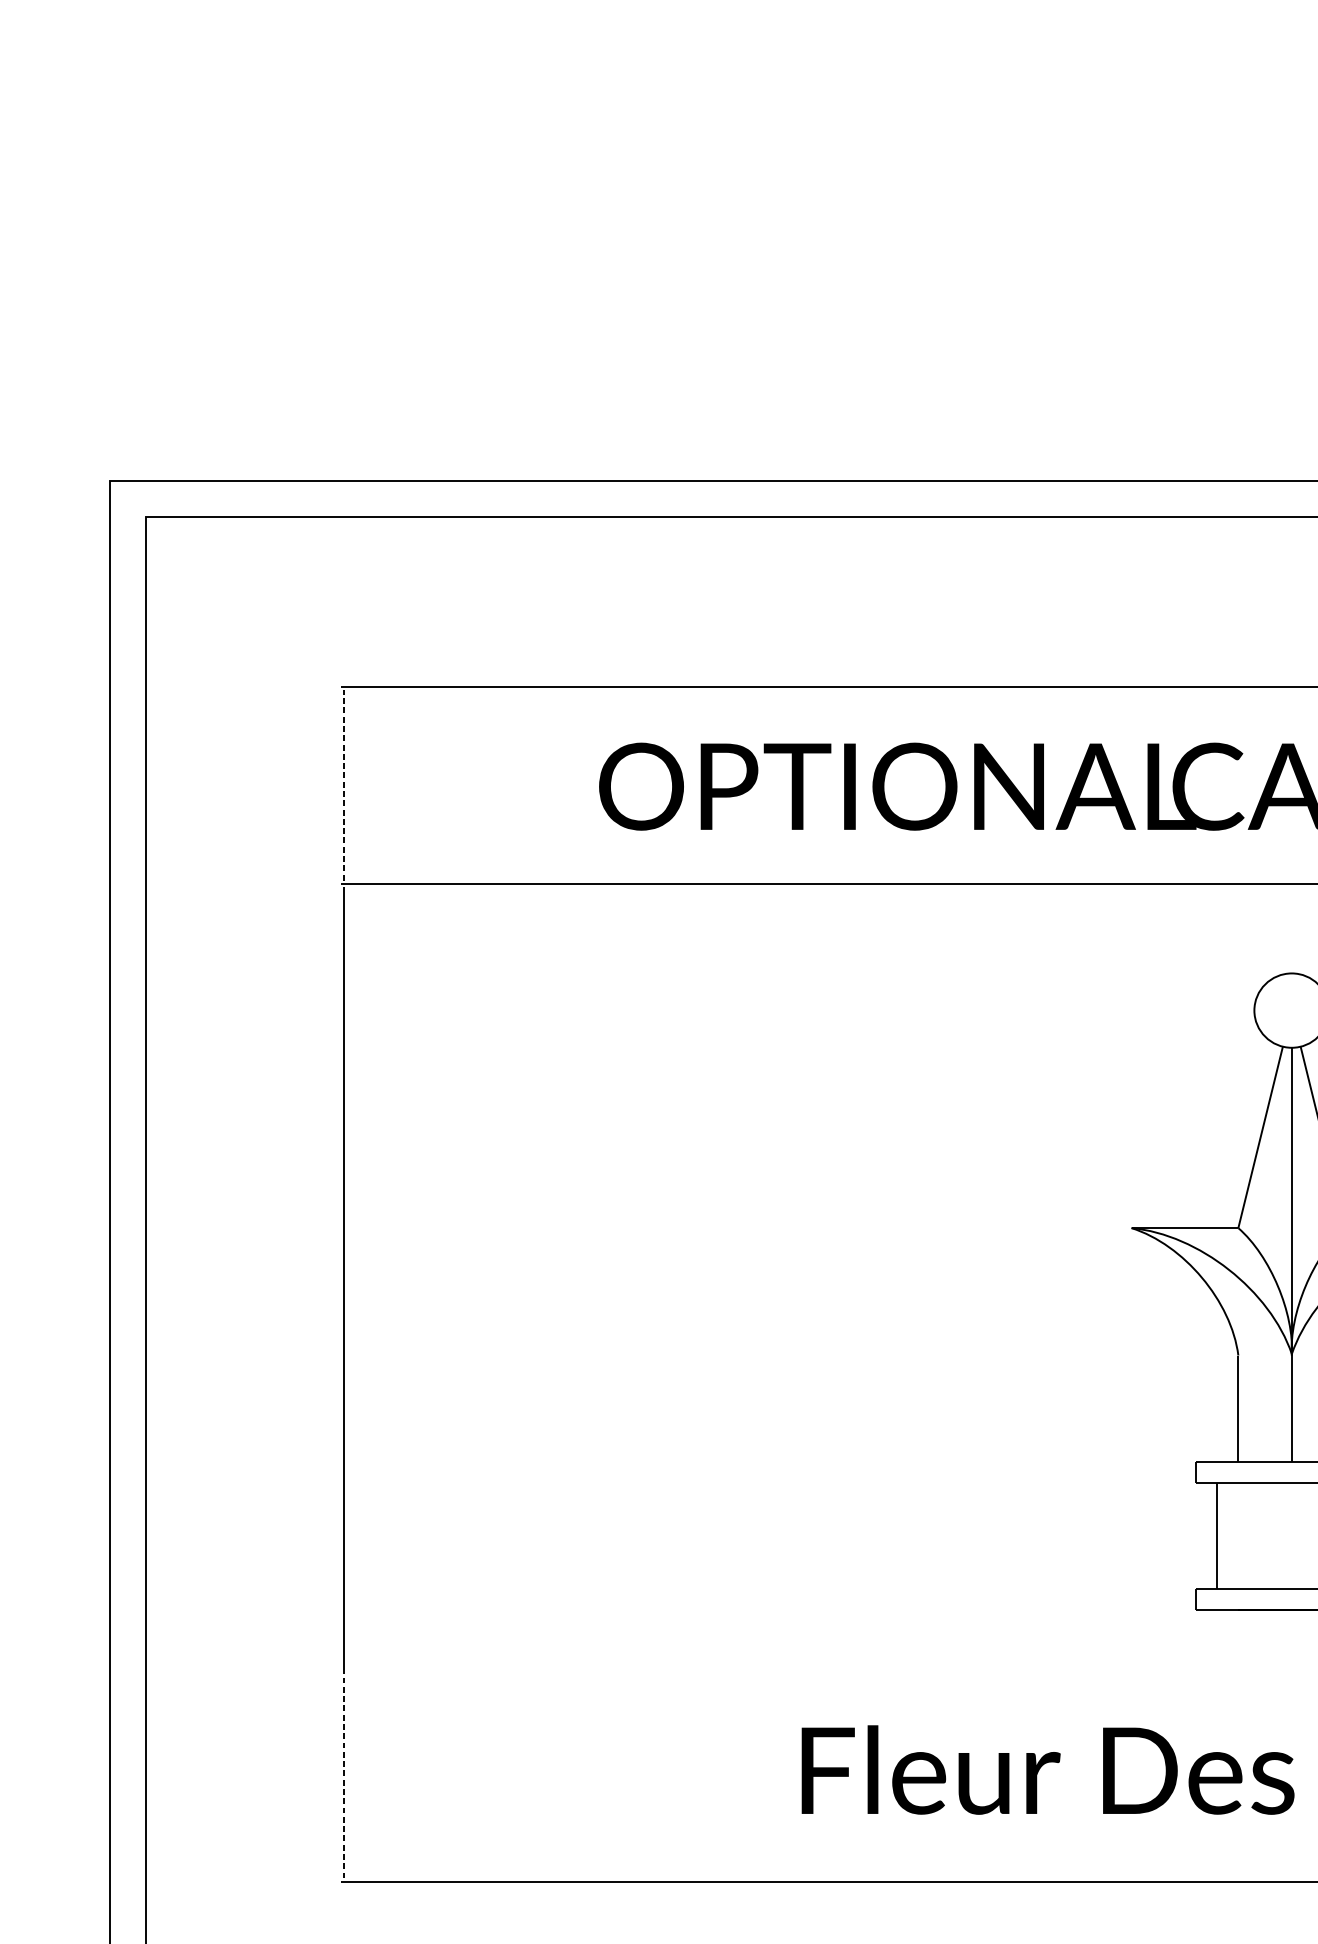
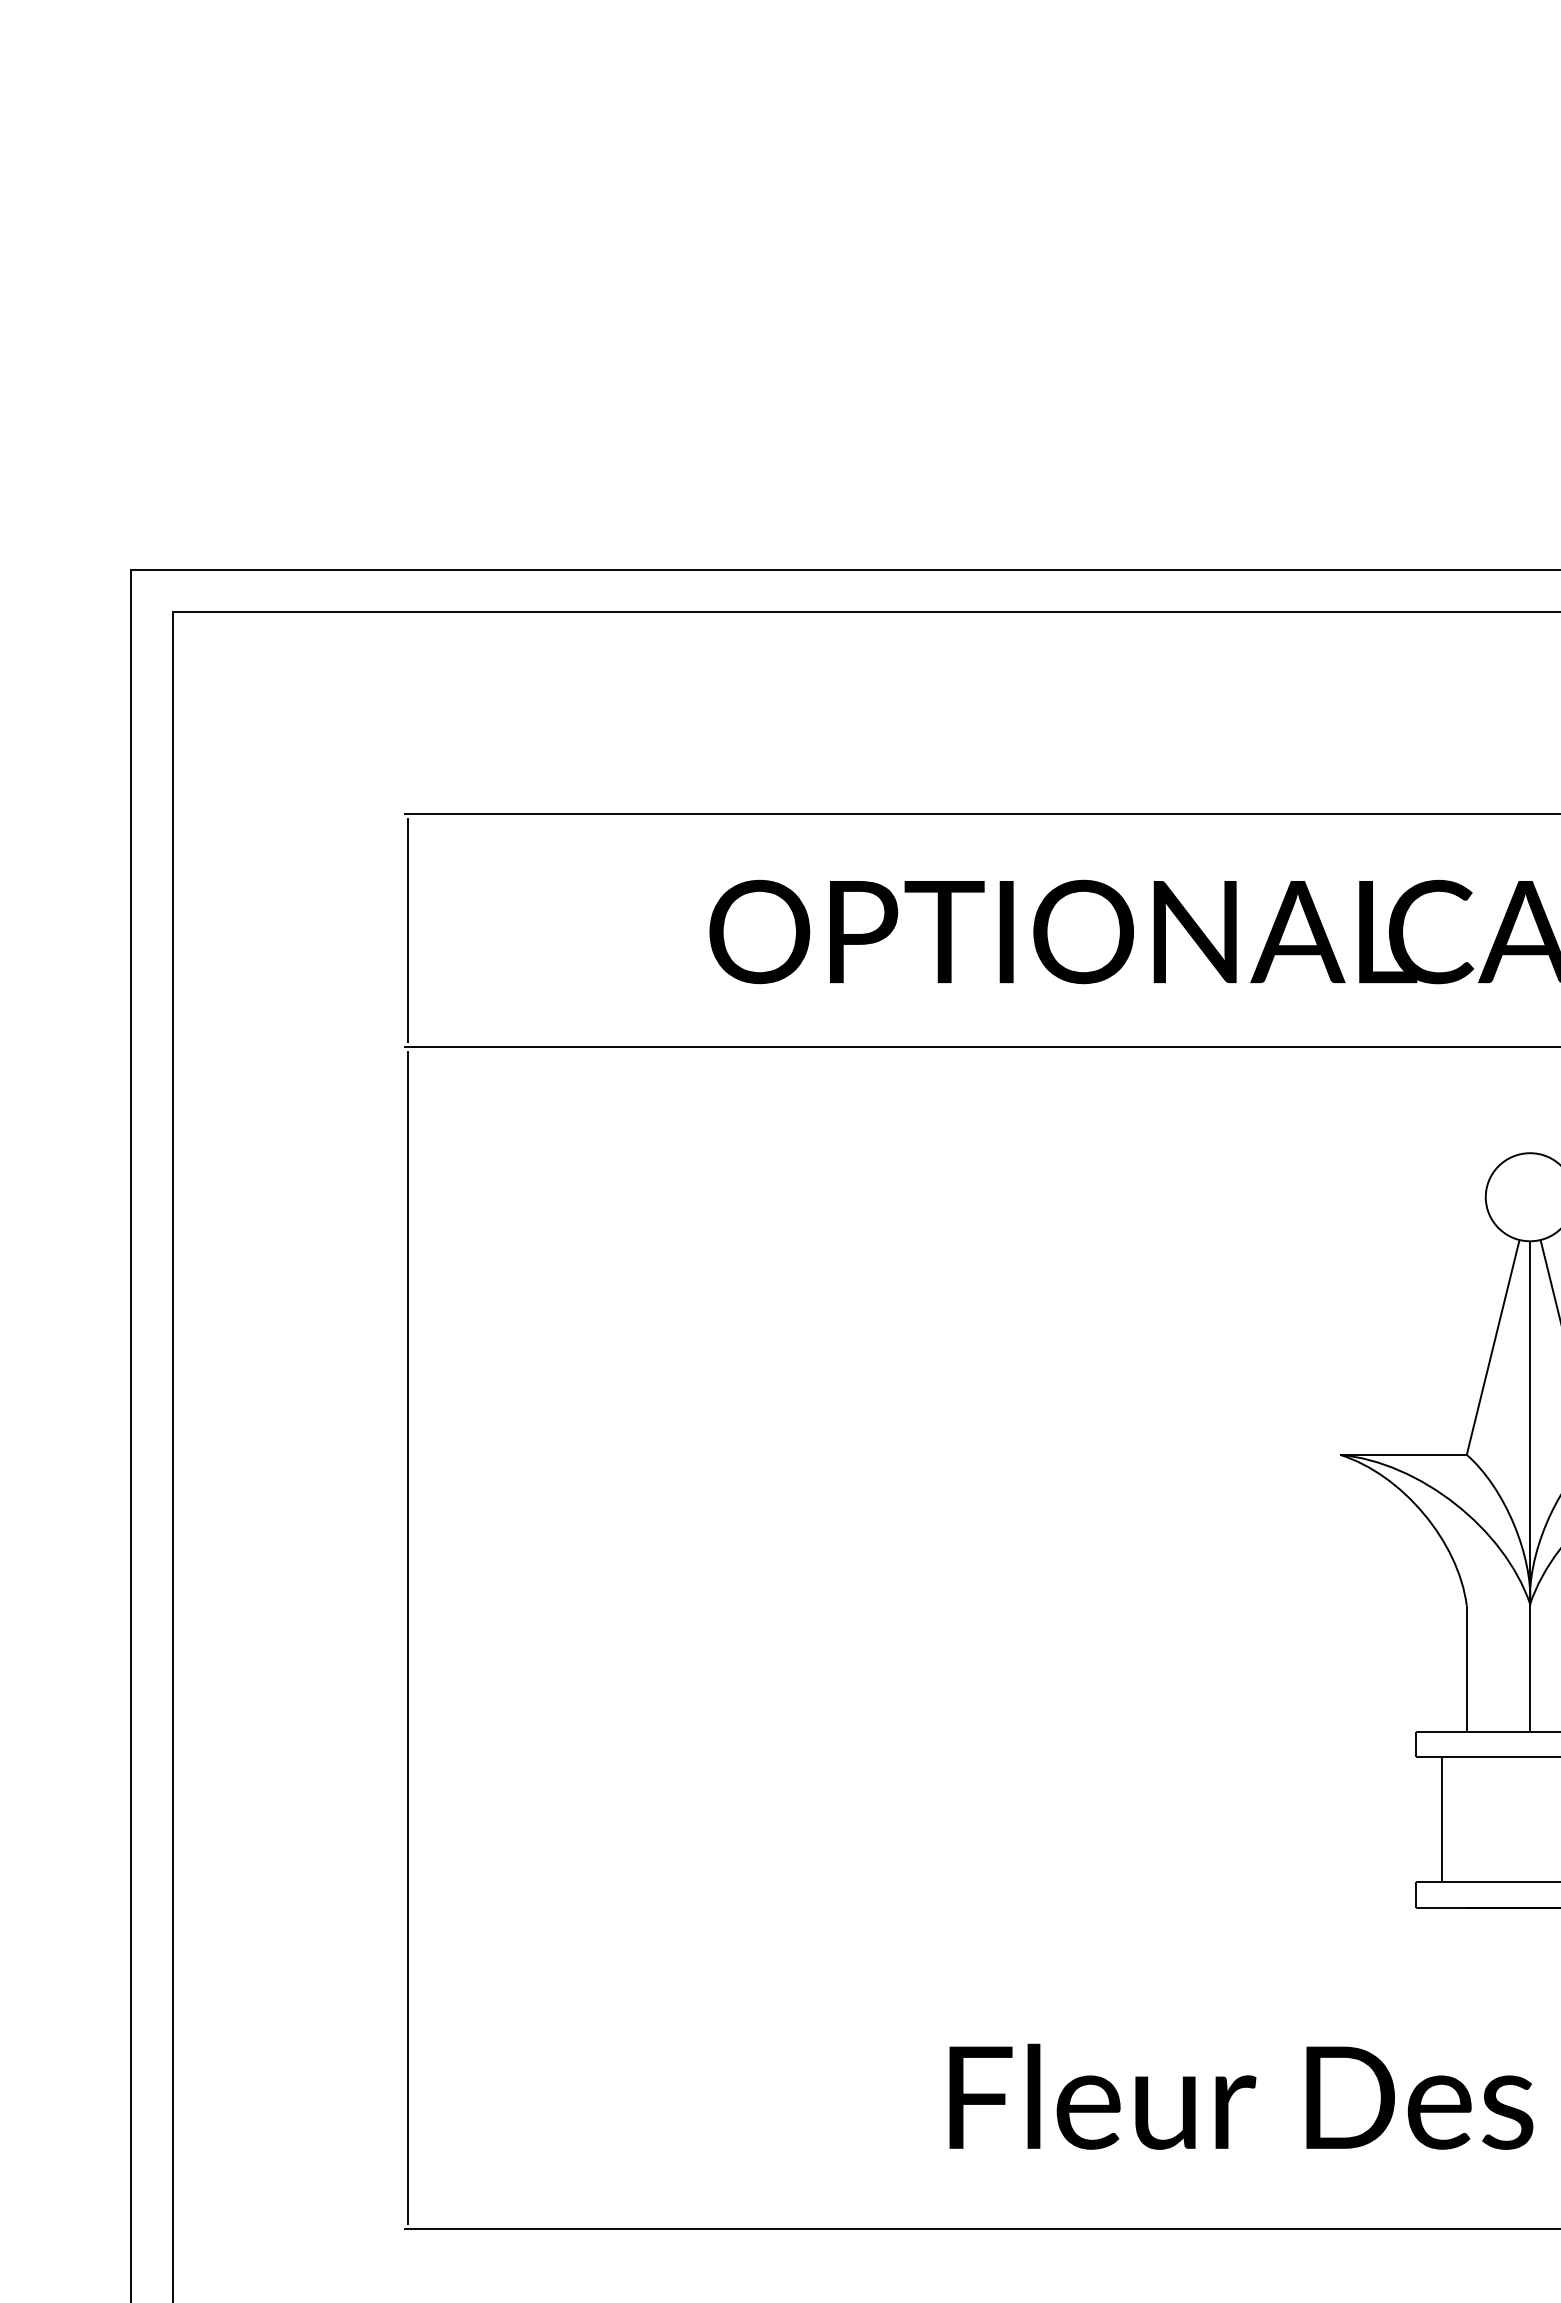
line: (344, 785) -> (407, 930), dashed -> solid
line: (344, 1774) -> (407, 2102), dashed -> solid

